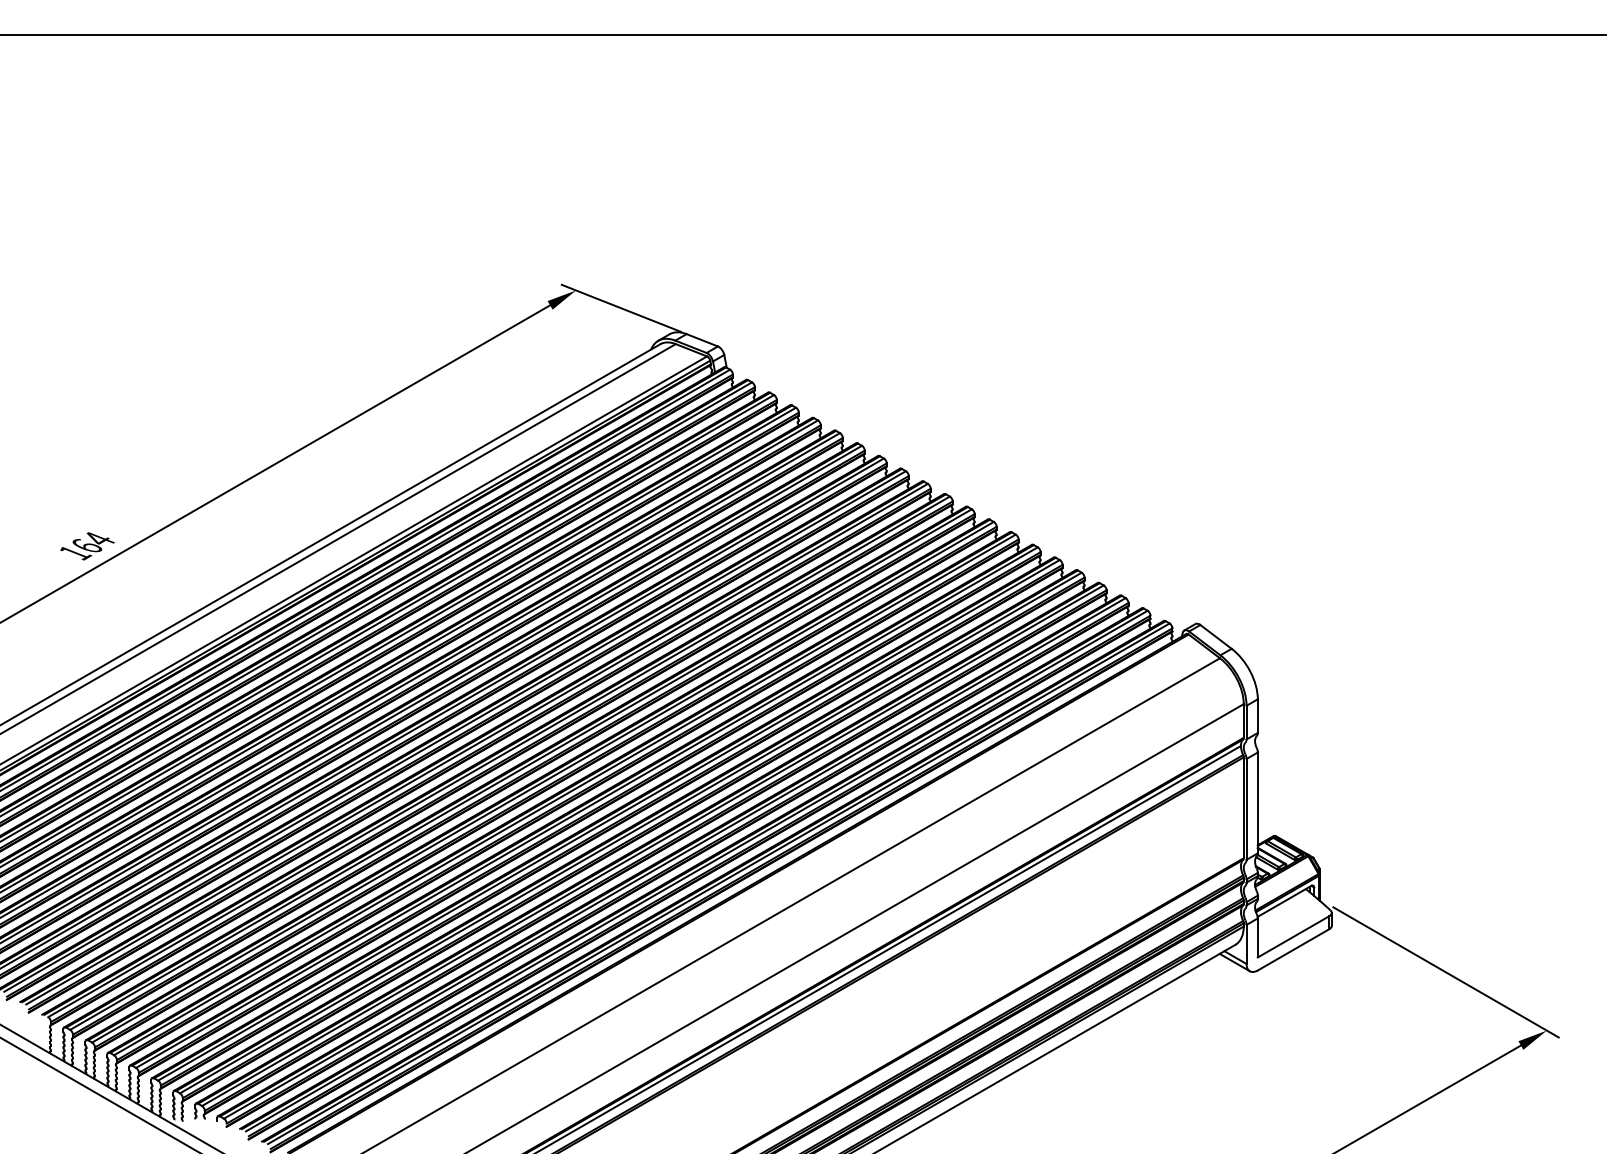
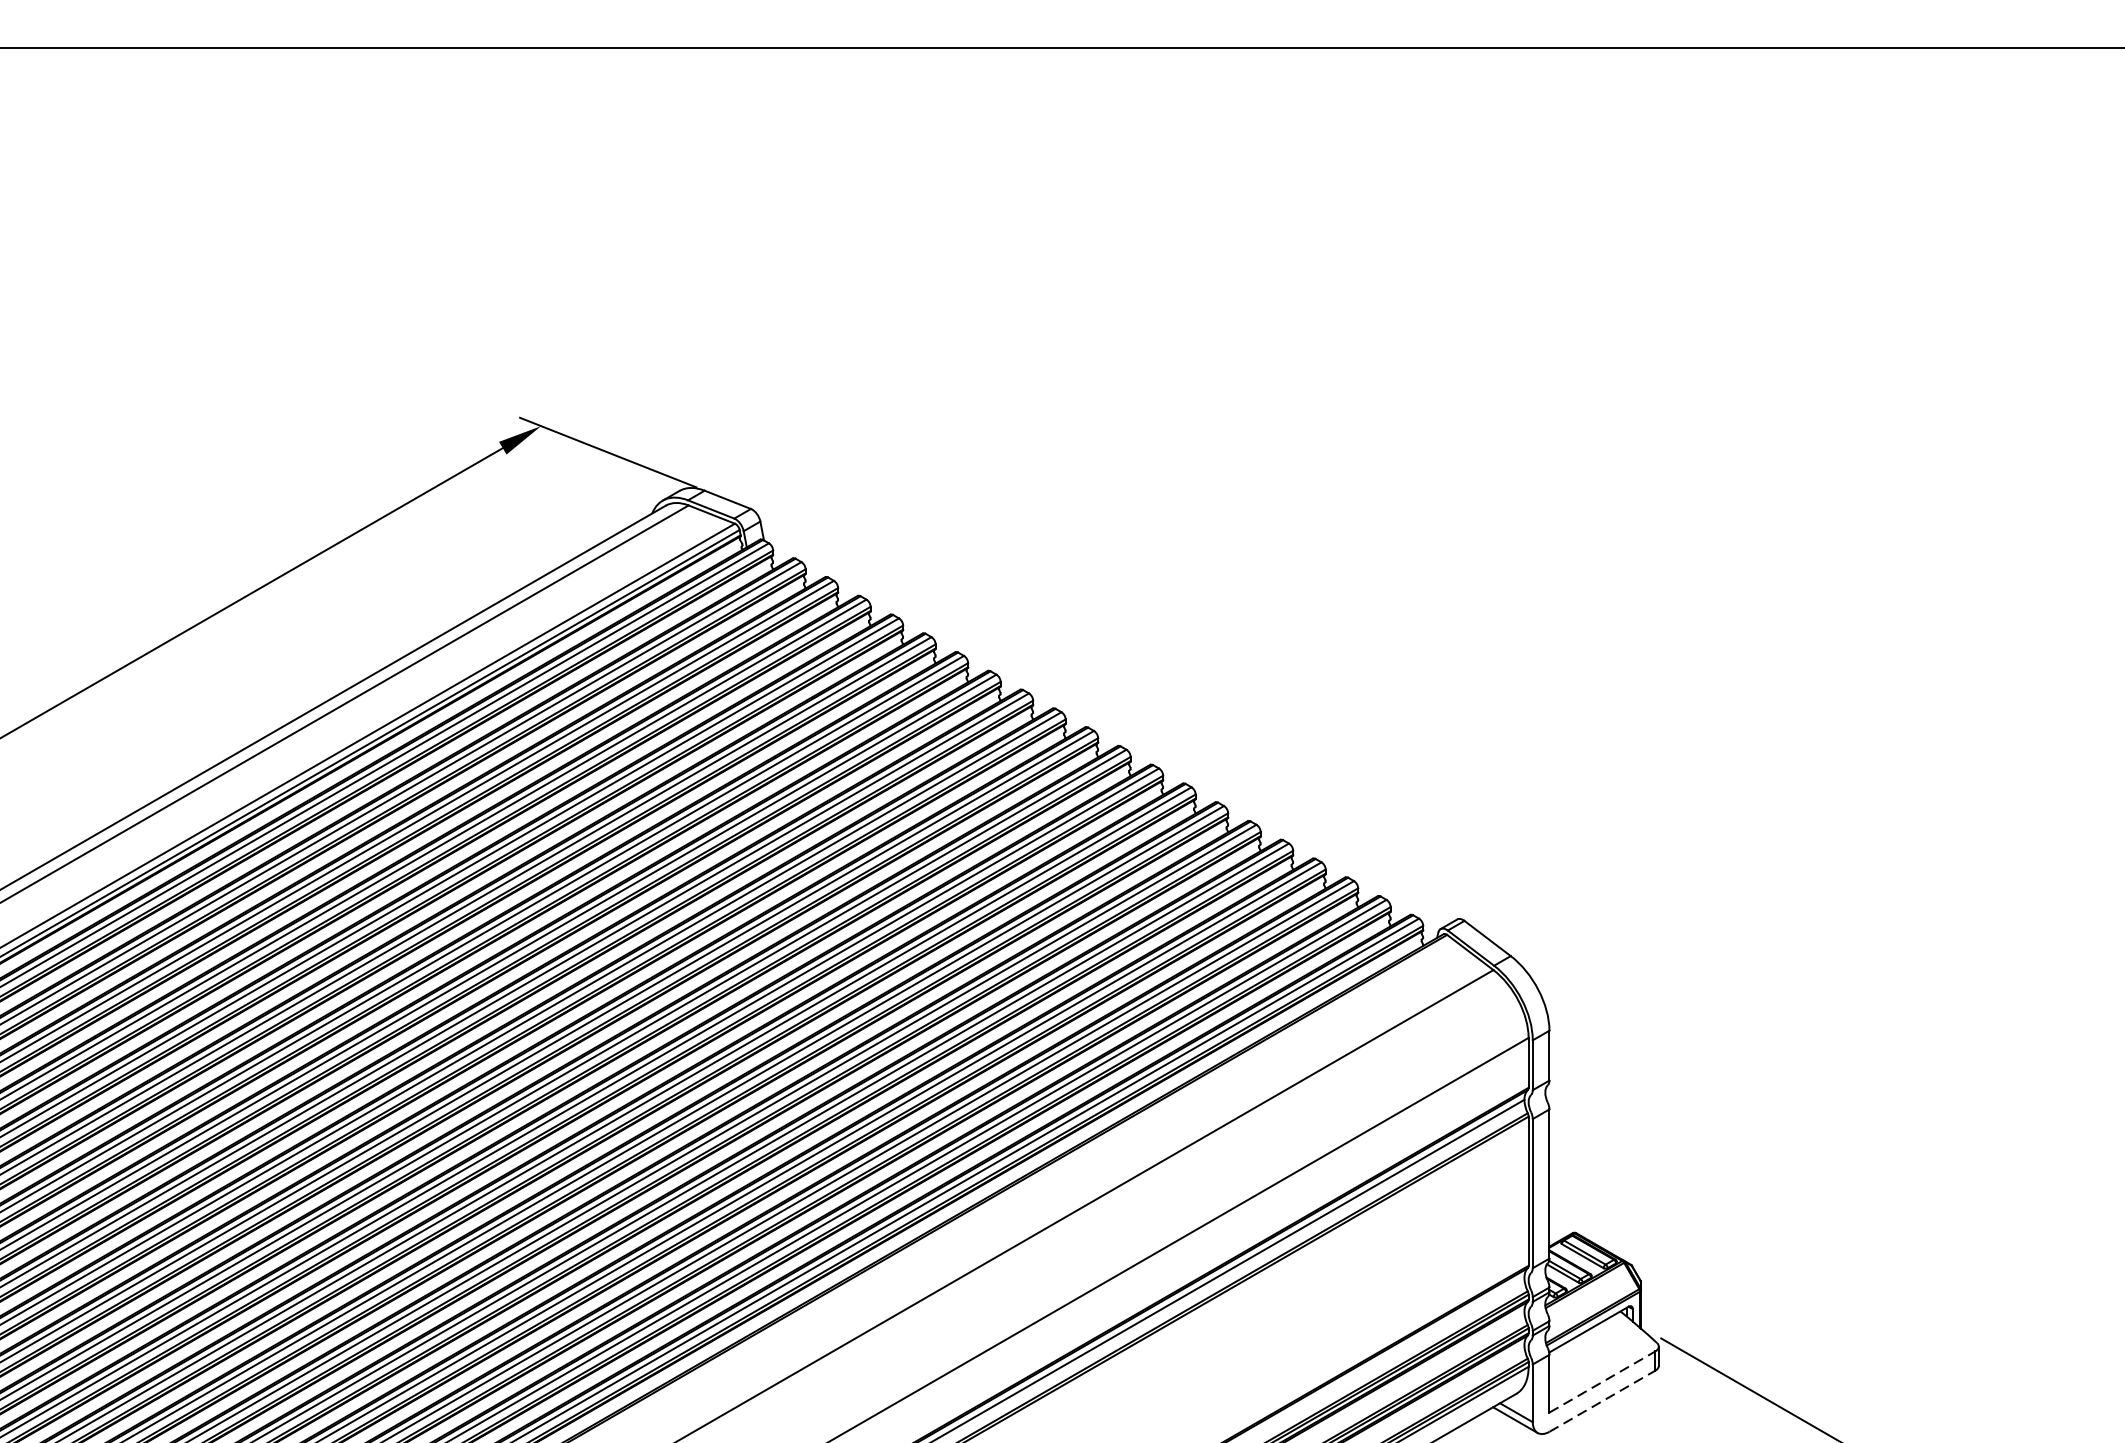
line: (1294, 936) -> (1603, 1381), solid -> dashed
line: (1294, 949) -> (1603, 1400), solid -> dashed

